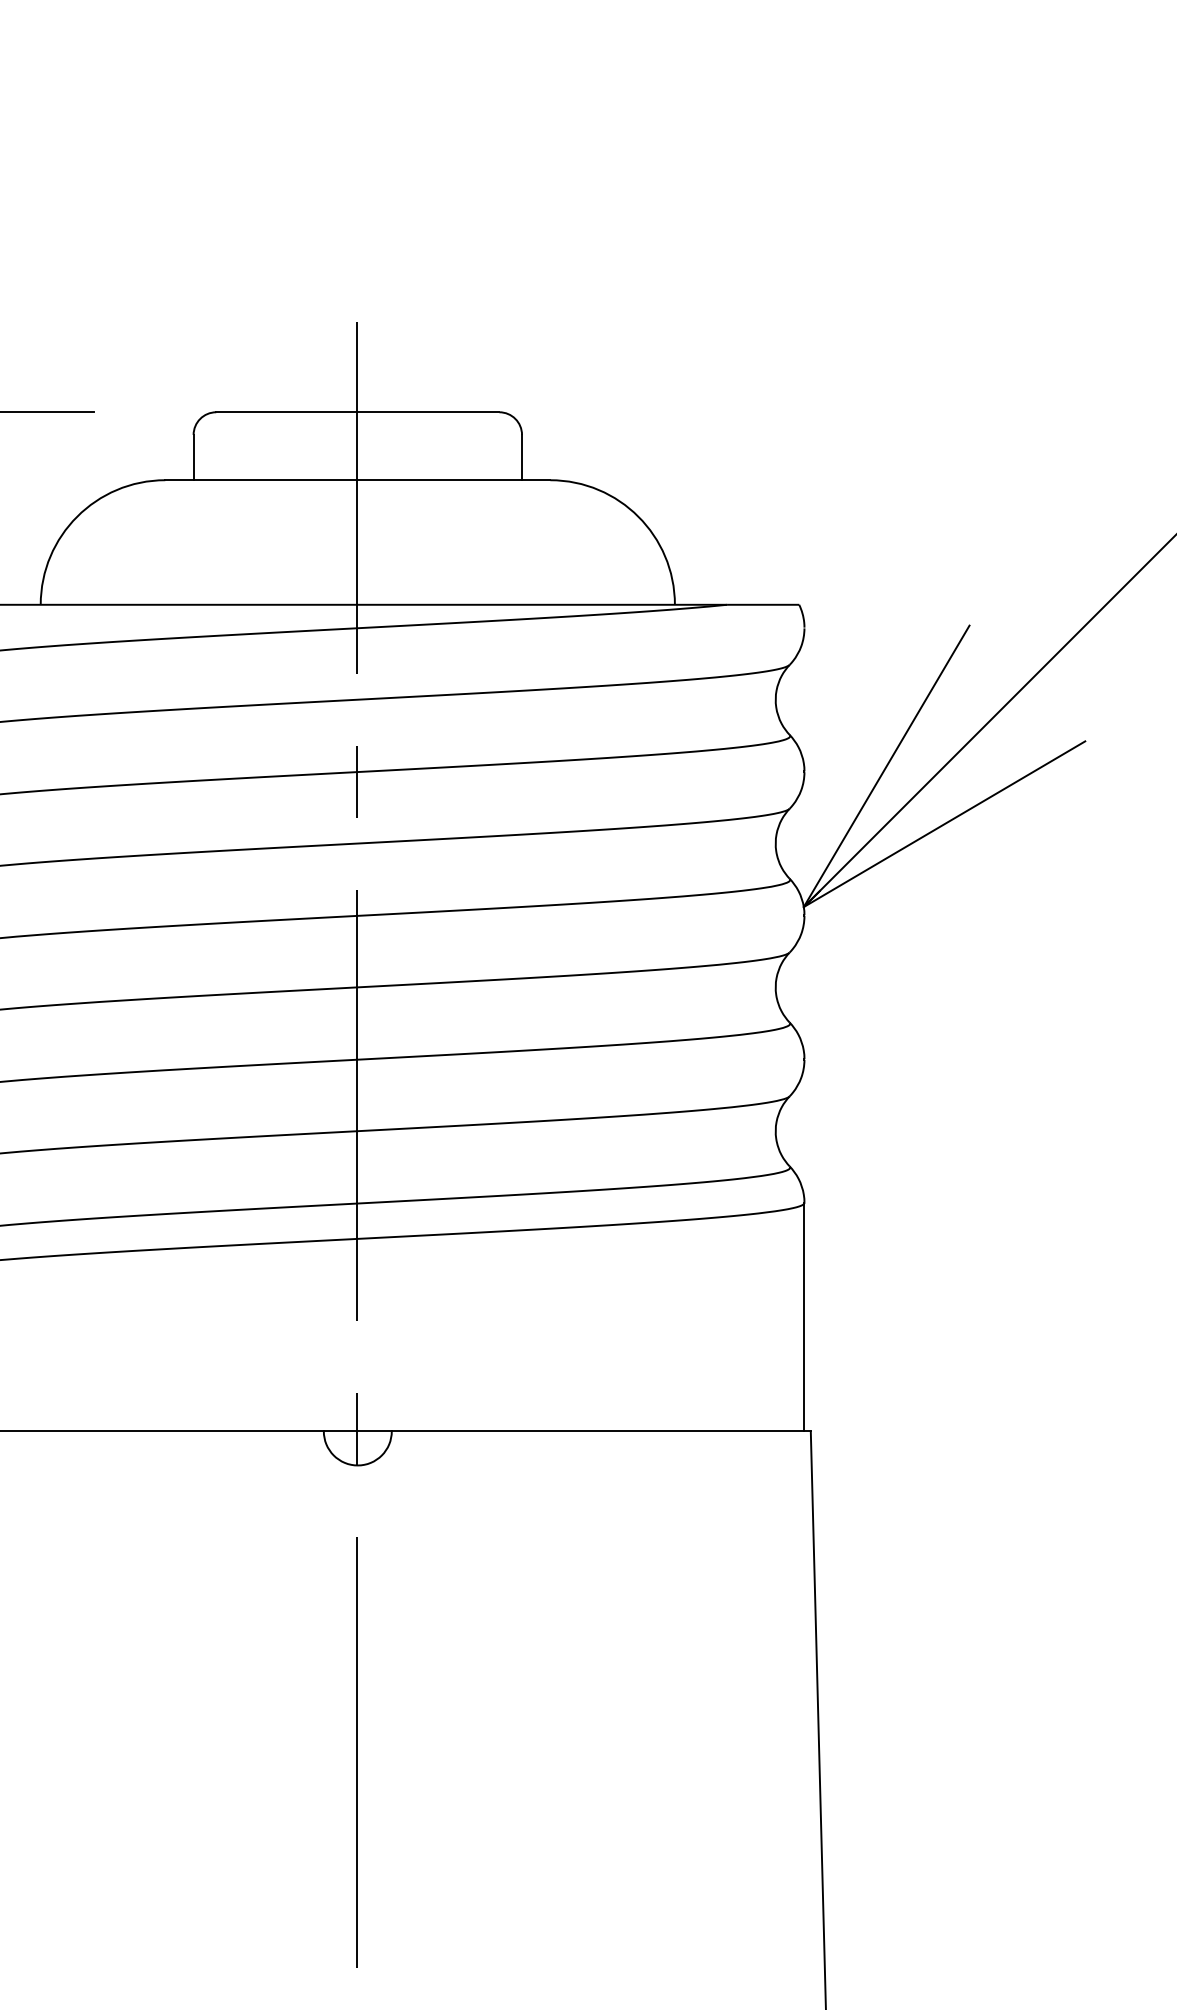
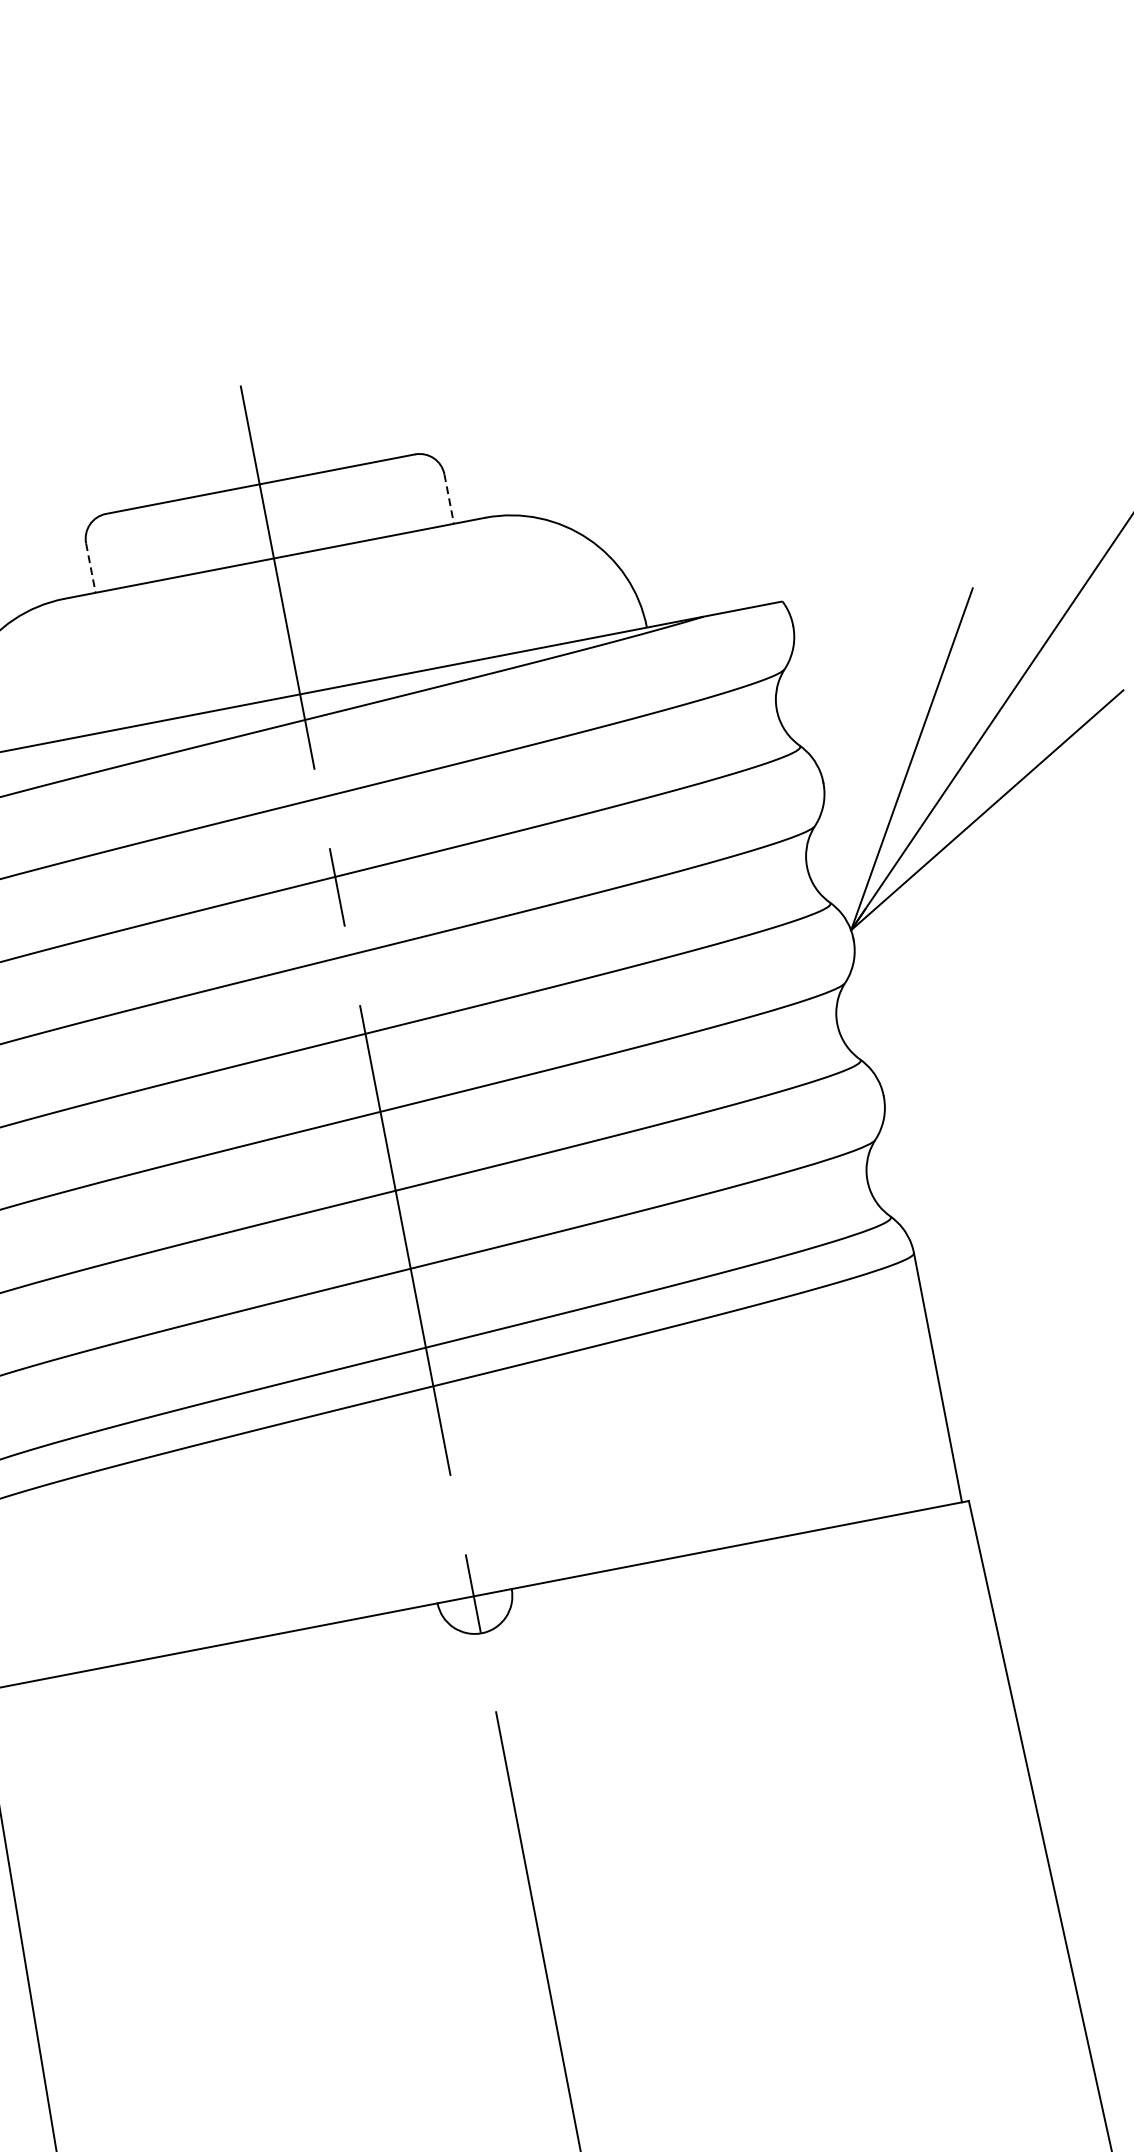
line: (193, 457) -> (90, 568), solid -> dashed
line: (522, 457) -> (449, 498), solid -> dashed

